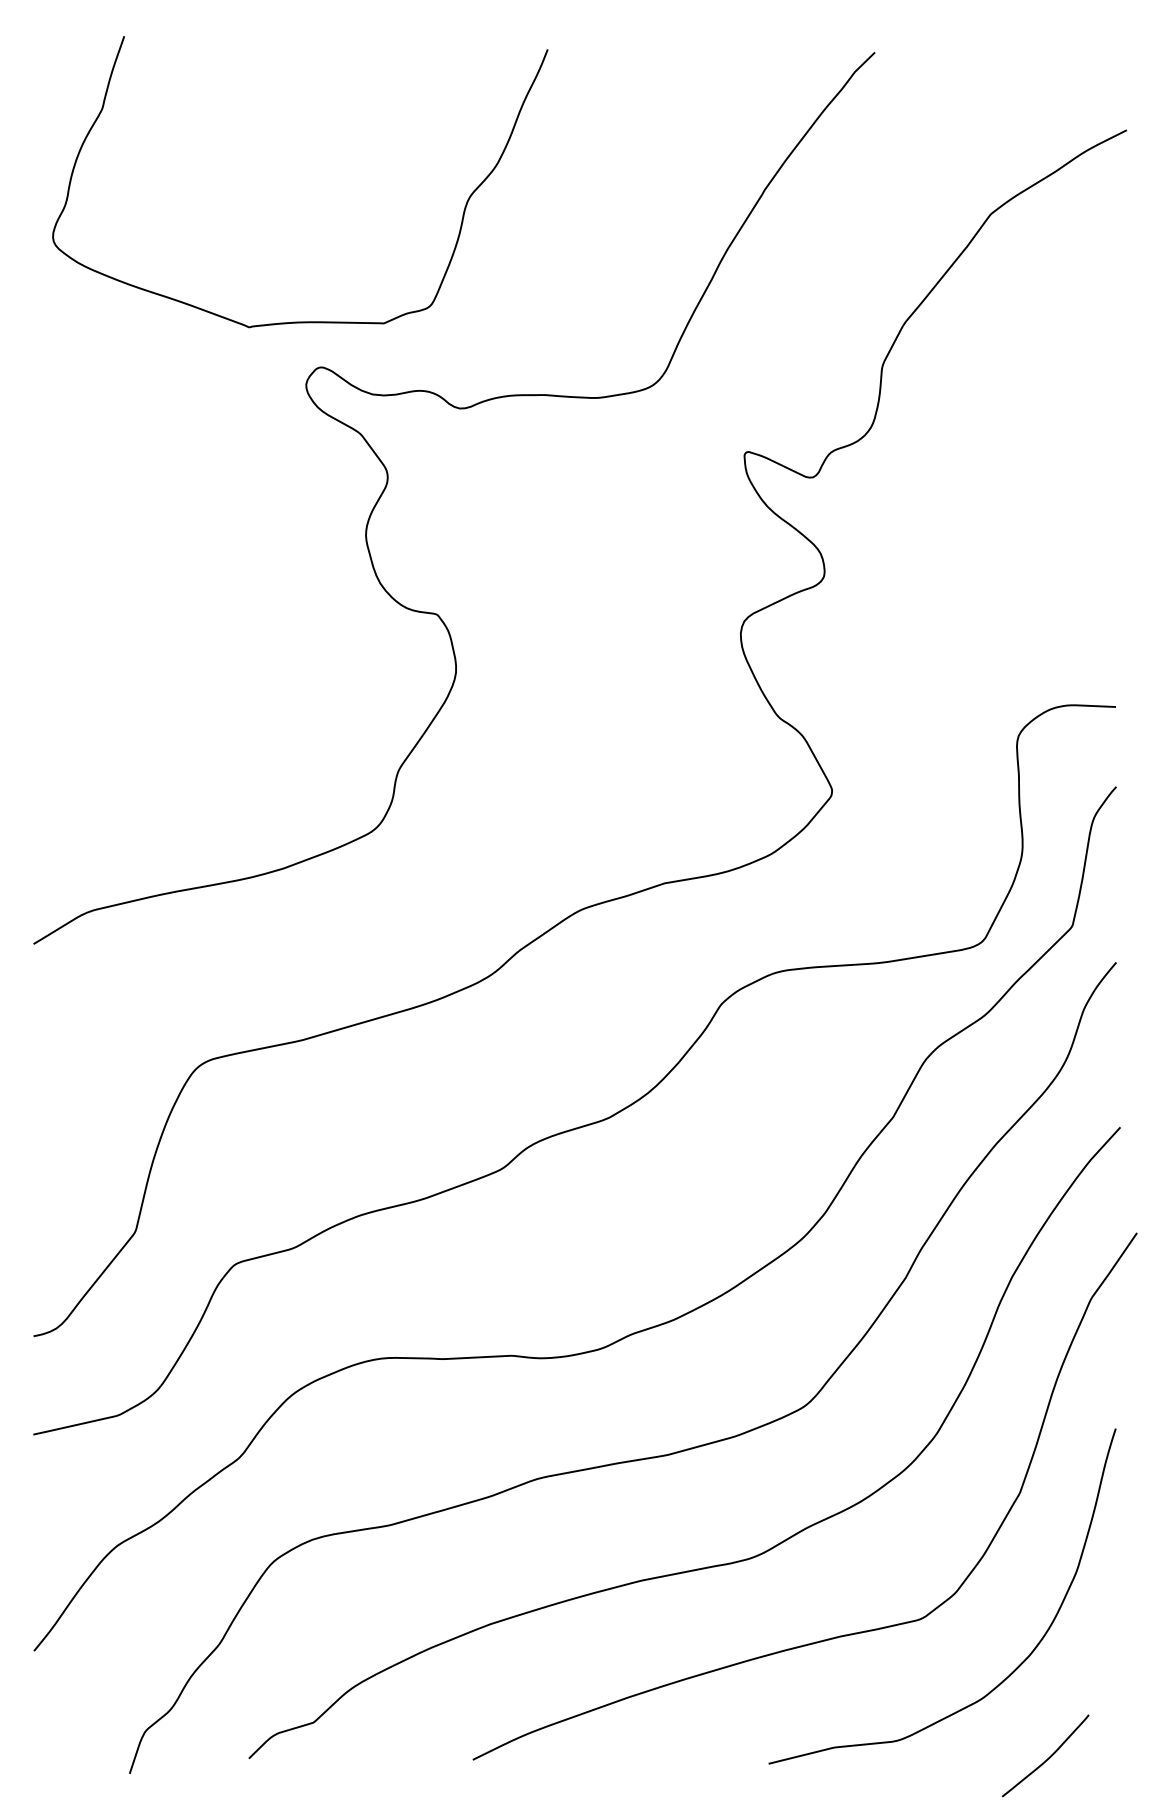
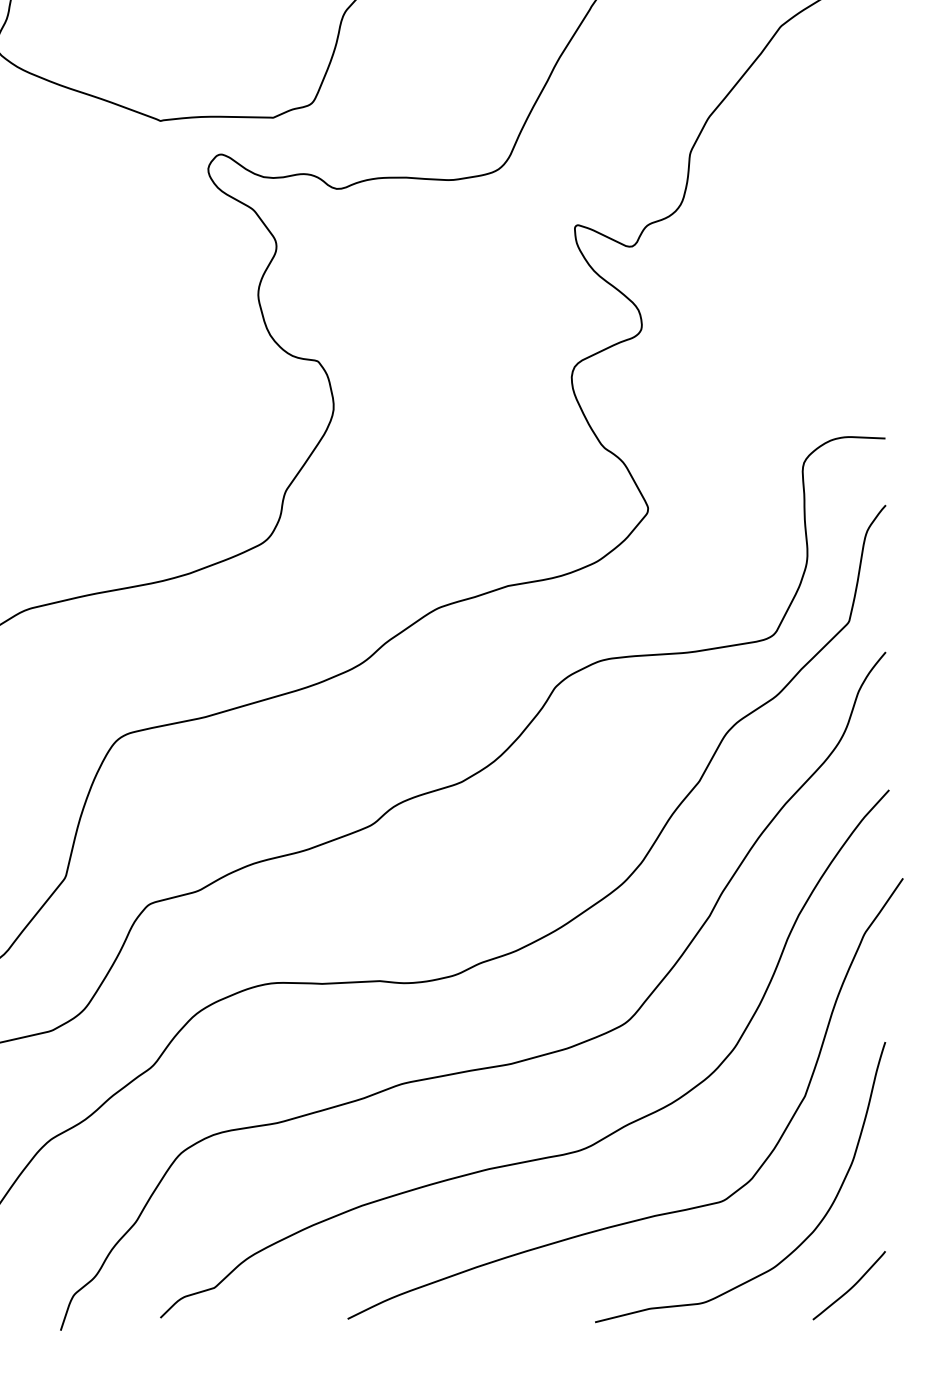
curve: (1048, 1757) -> (851, 1286), moved

